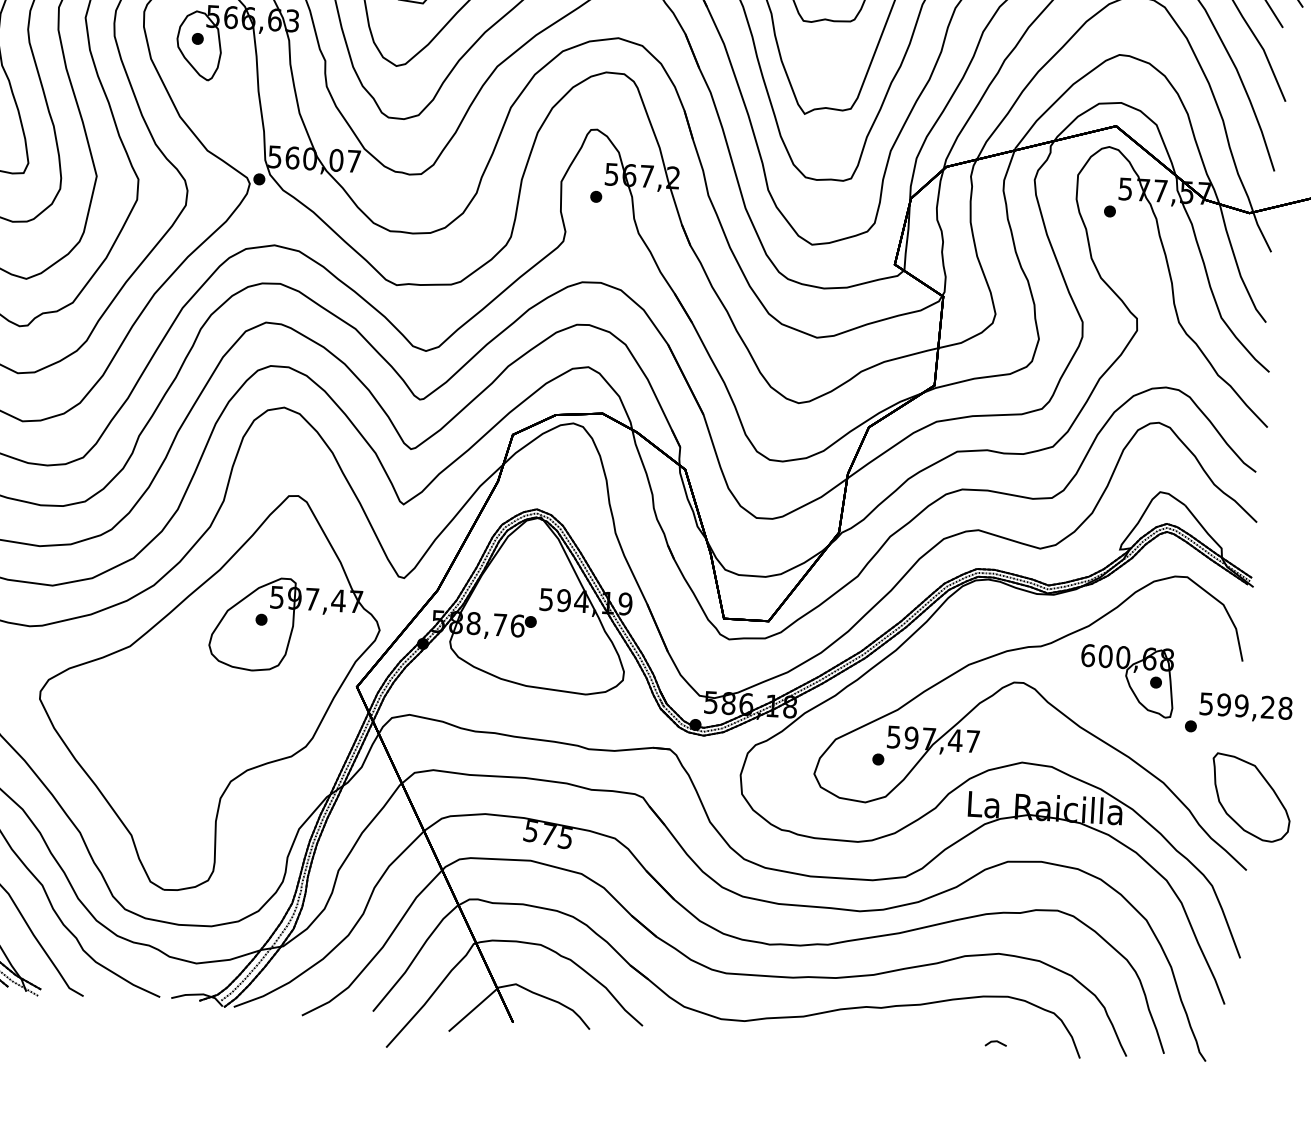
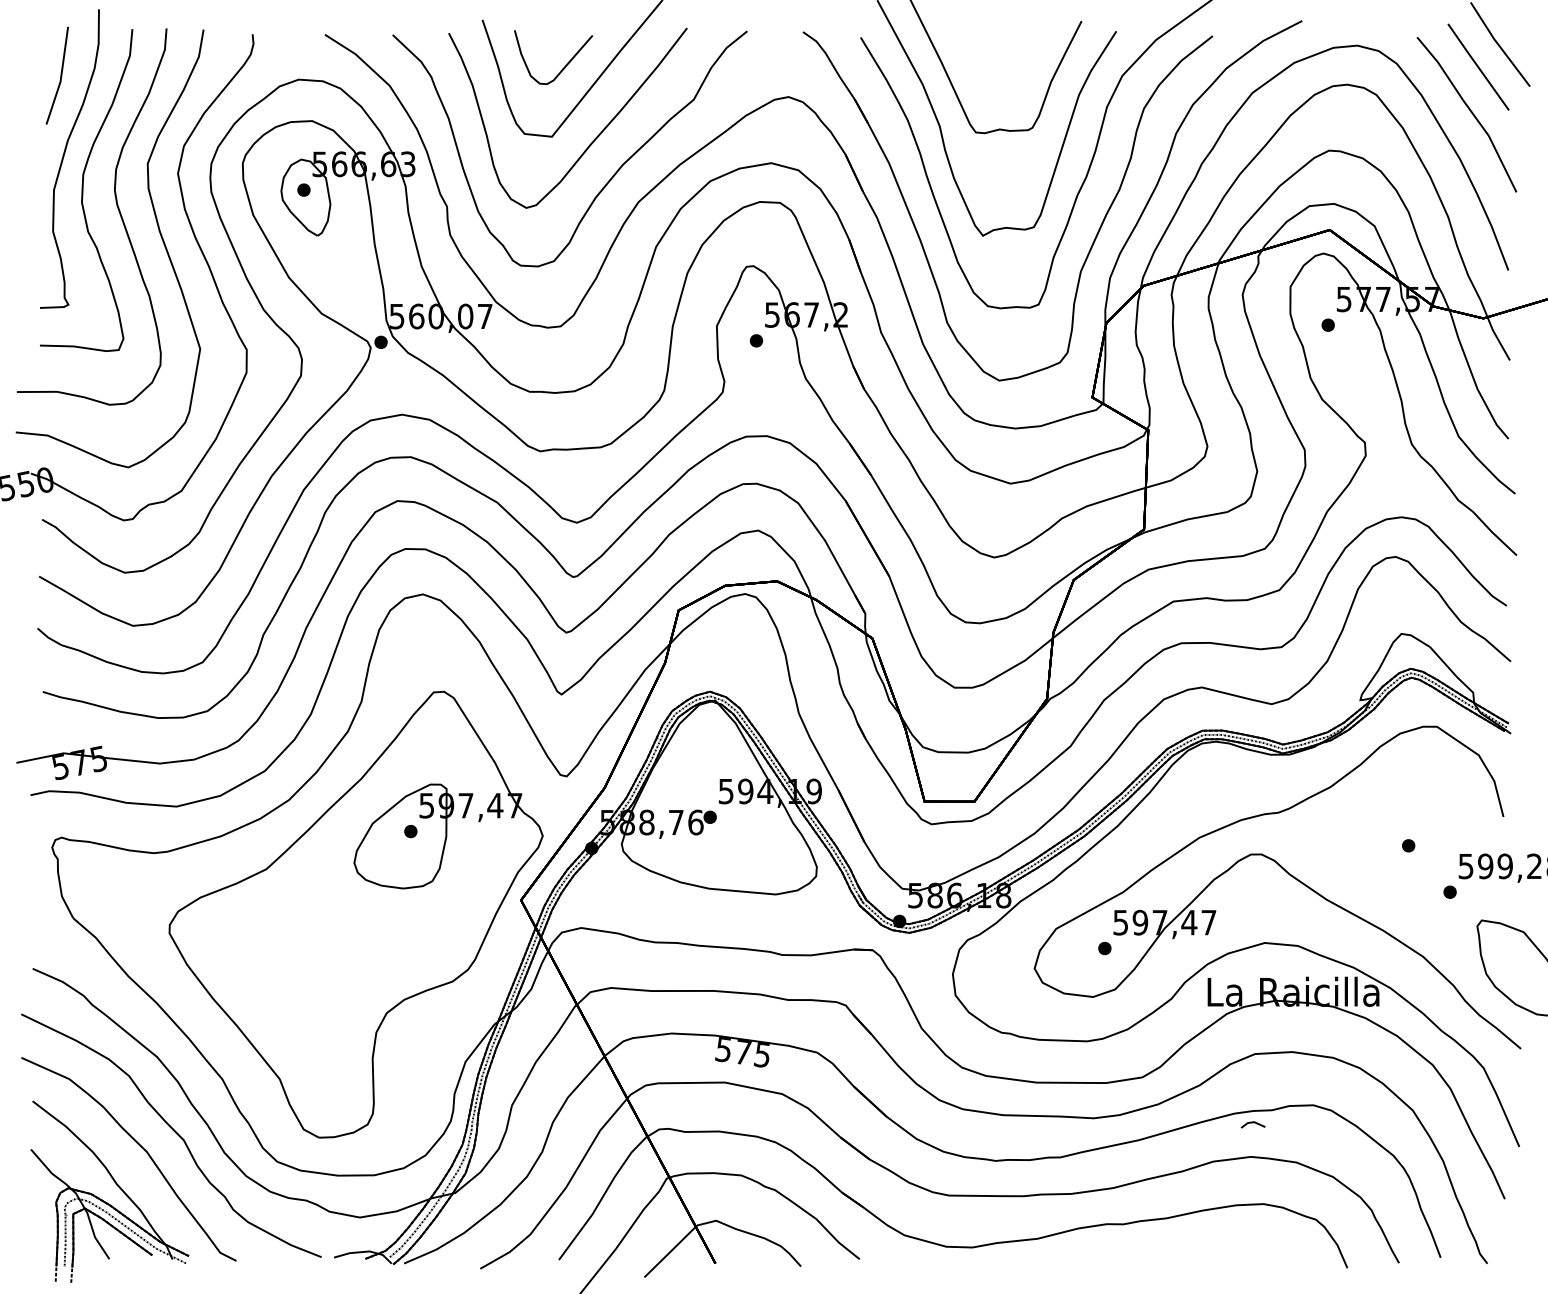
part: (1127, 681) -> (1376, 846), removed
line: (995, 1042) -> (1252, 1123), moved

